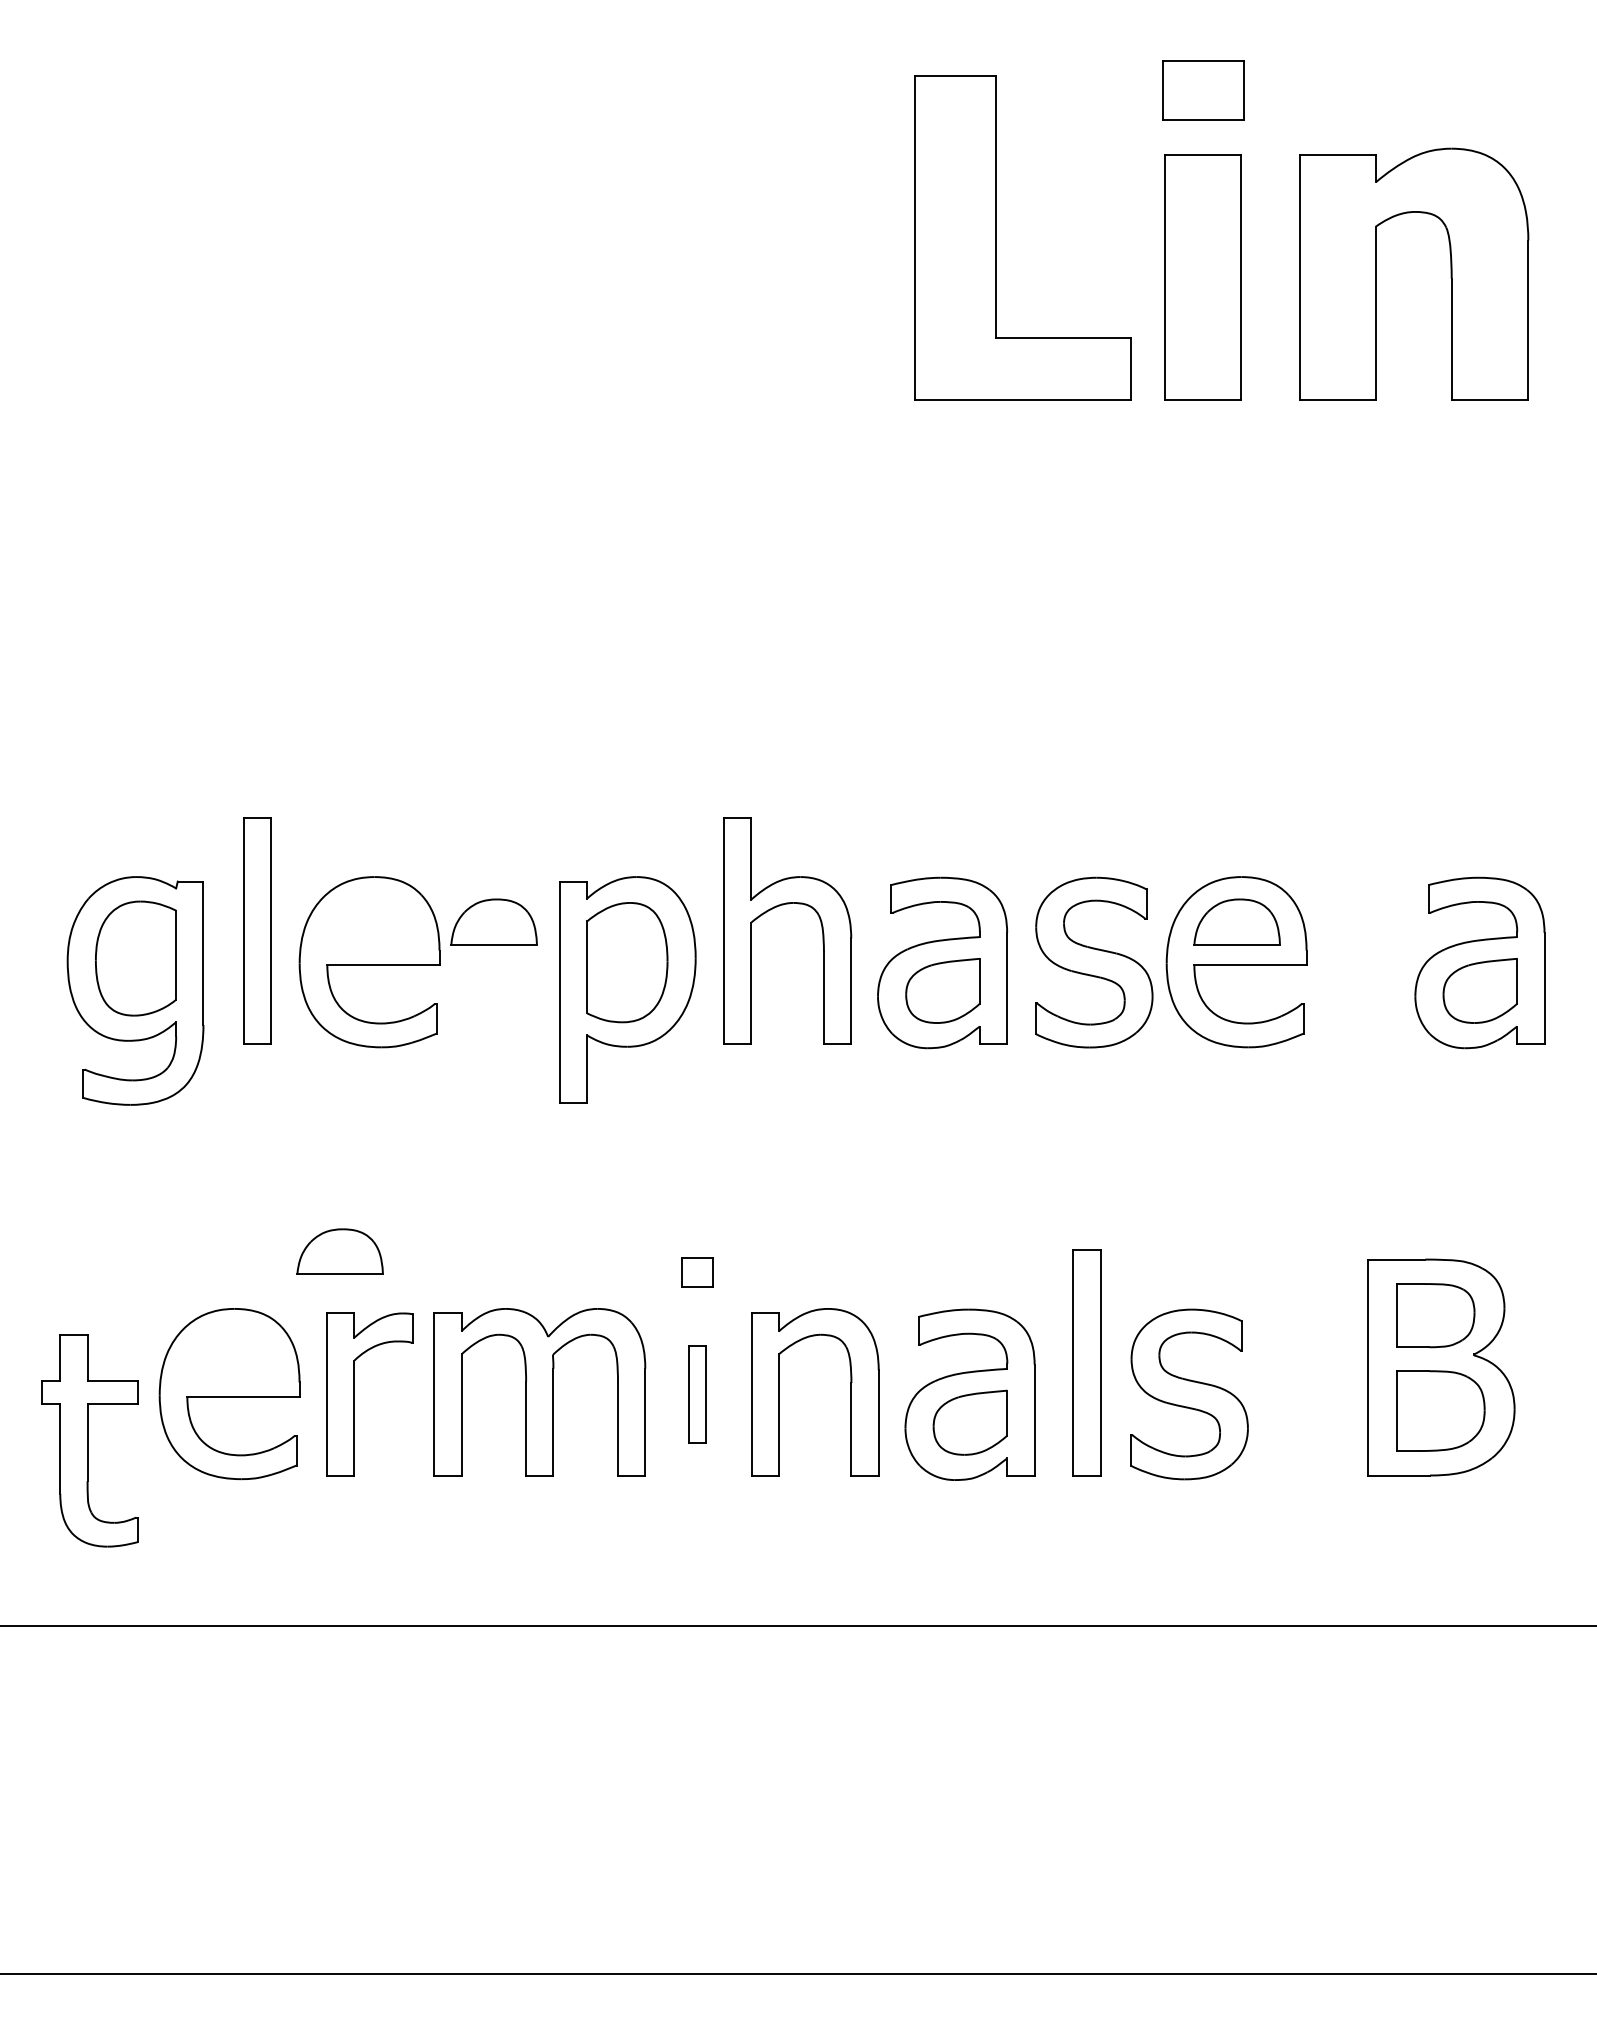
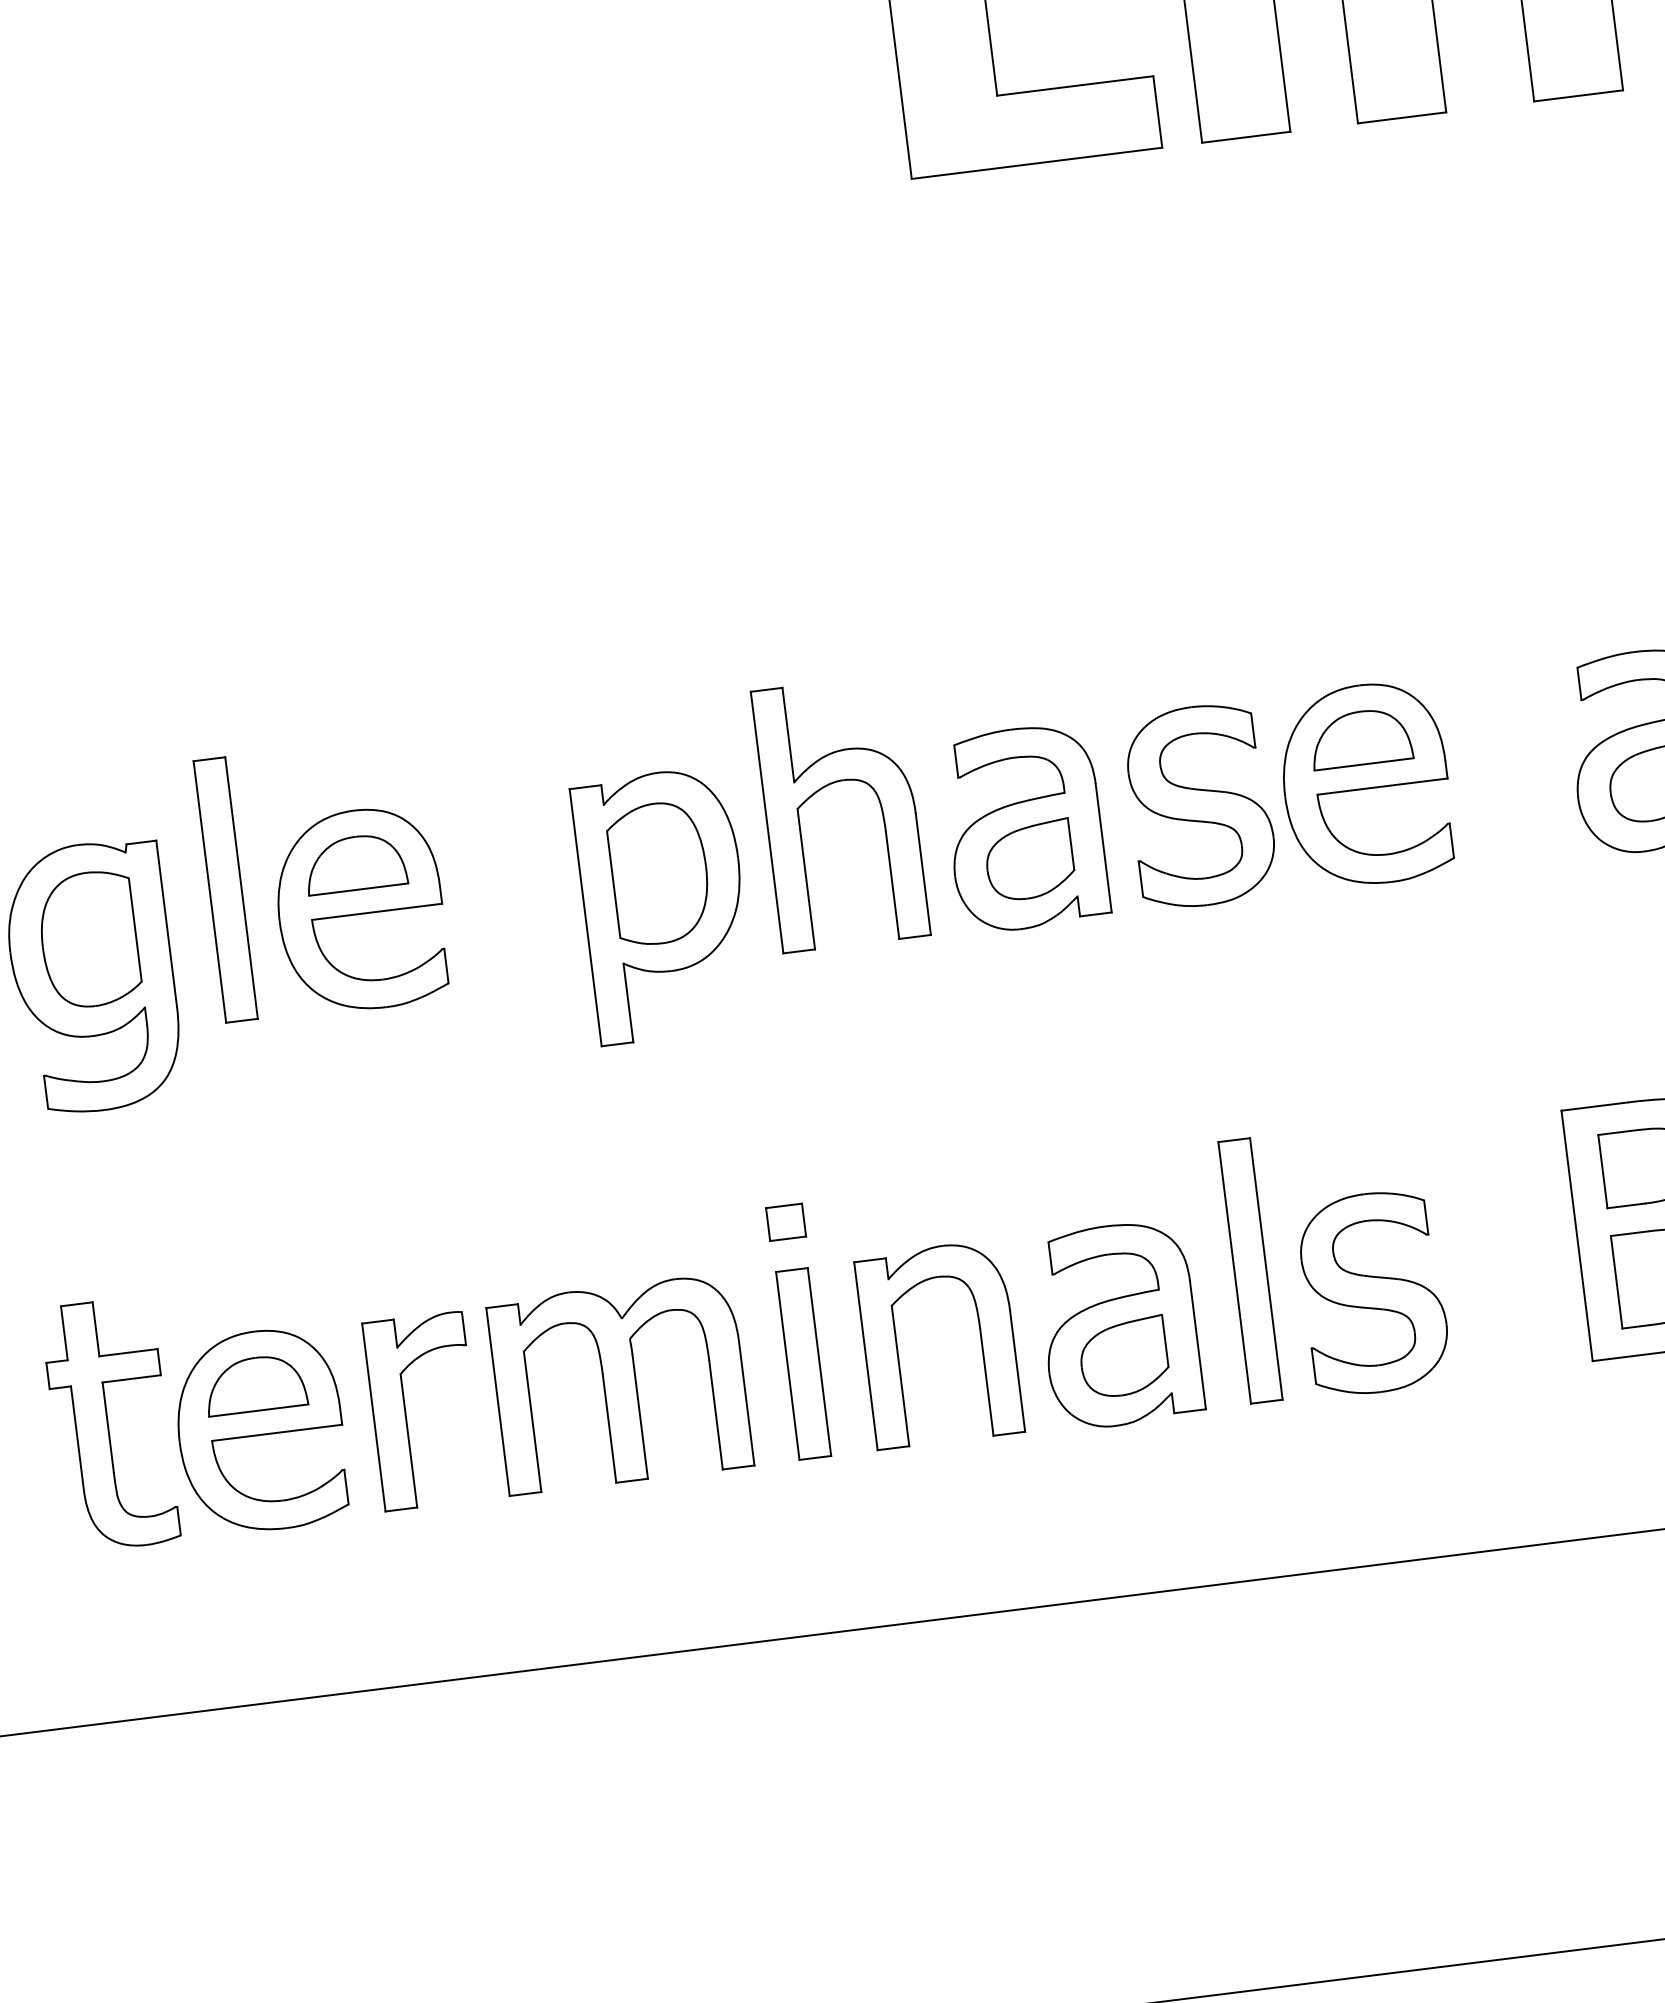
part: (493, 921) -> (354, 862), moved
part: (339, 1251) -> (254, 1384), moved
part: (697, 1394) -> (803, 1364), size x1.67
part: (89, 1440) -> (110, 1424), moved

